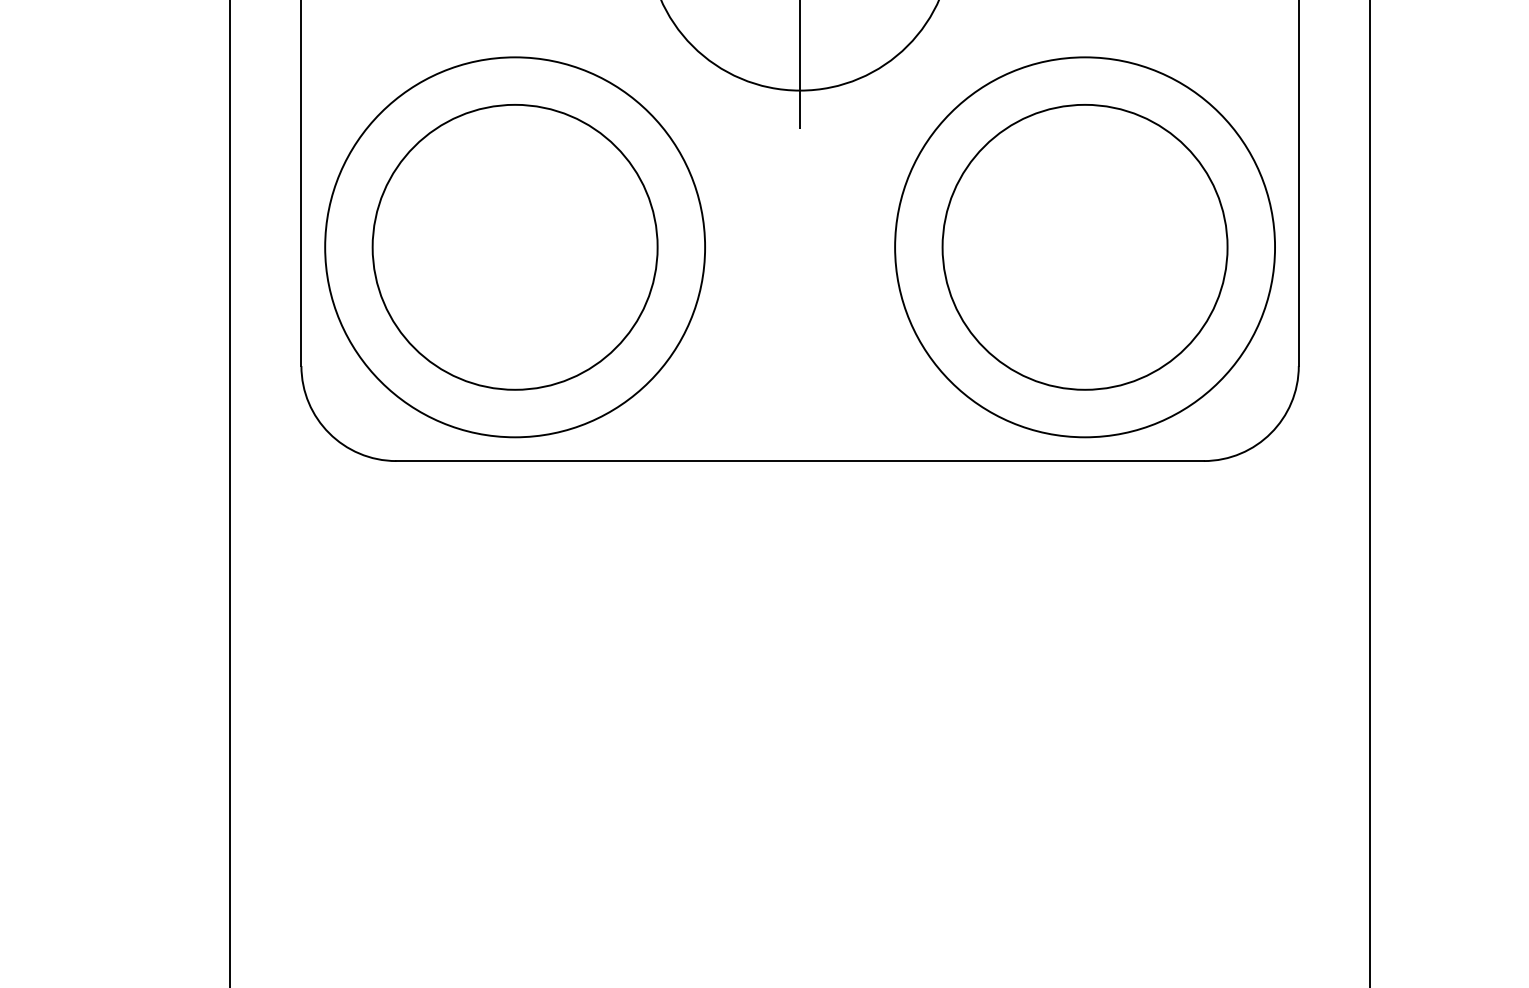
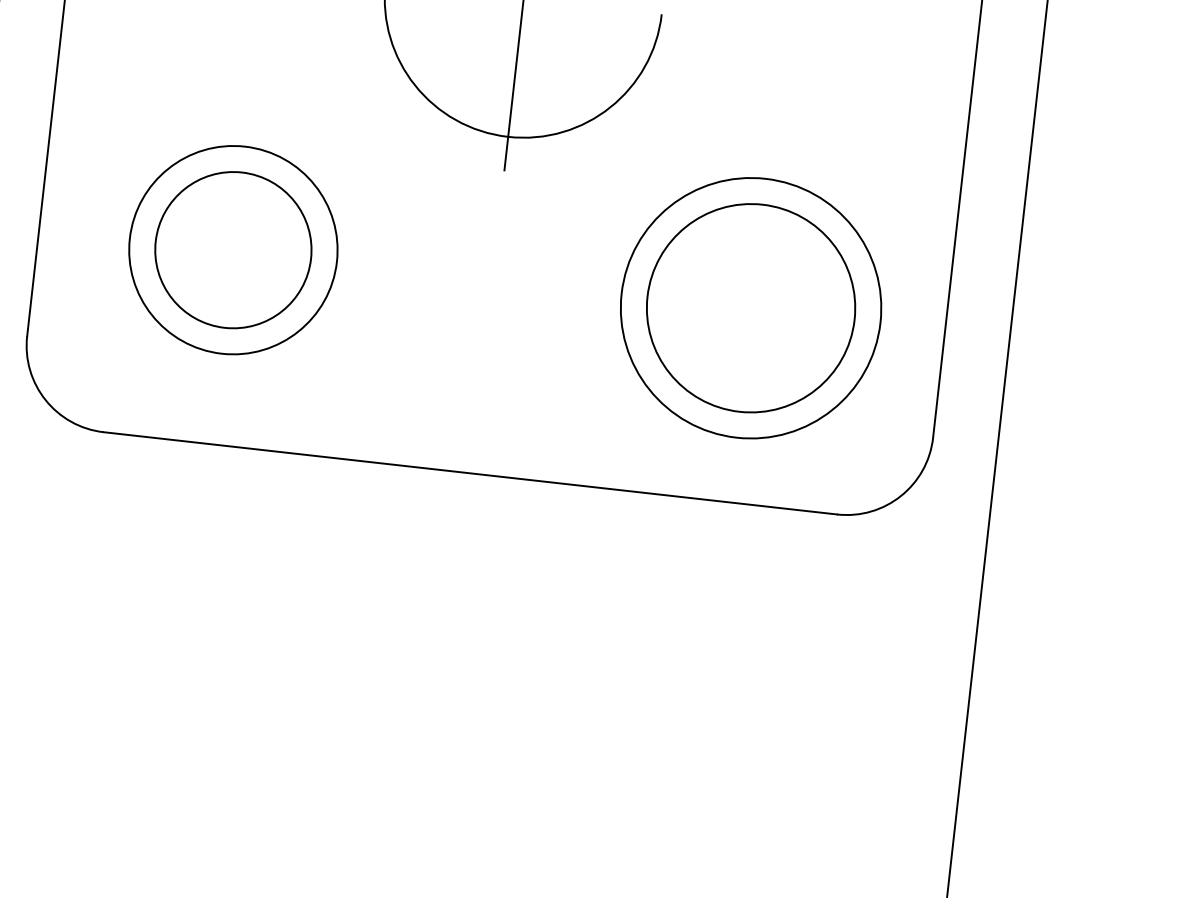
circle: (514, 246) -> (232, 249), size x0.6
circle: (515, 247) -> (233, 250), size x0.6
circle: (1085, 247) -> (751, 308), size x0.6

